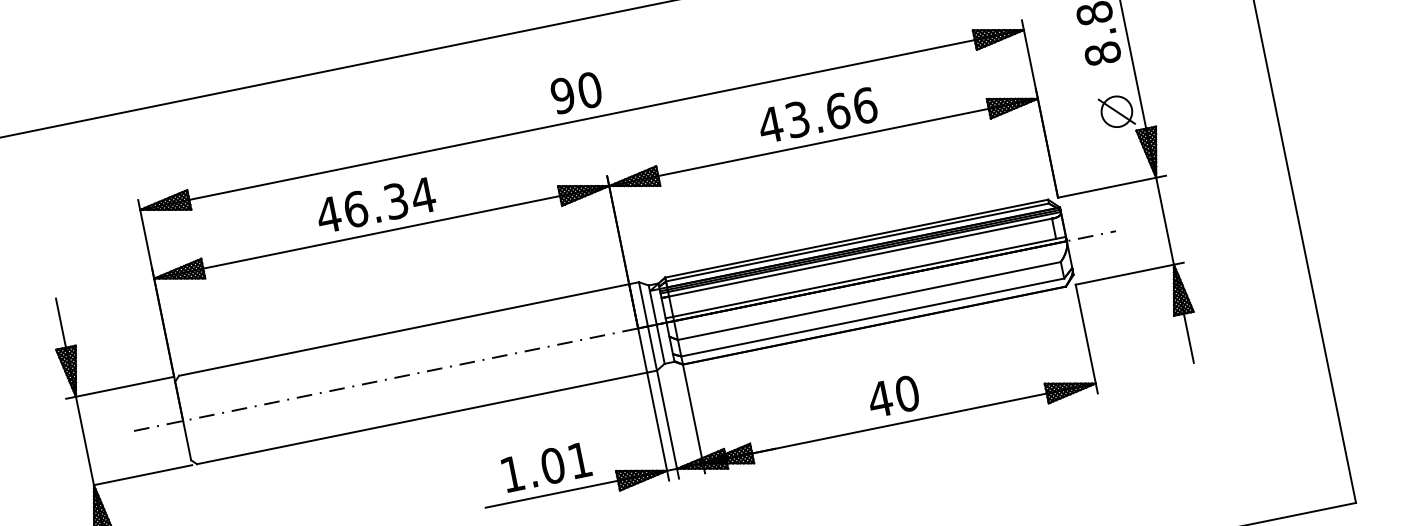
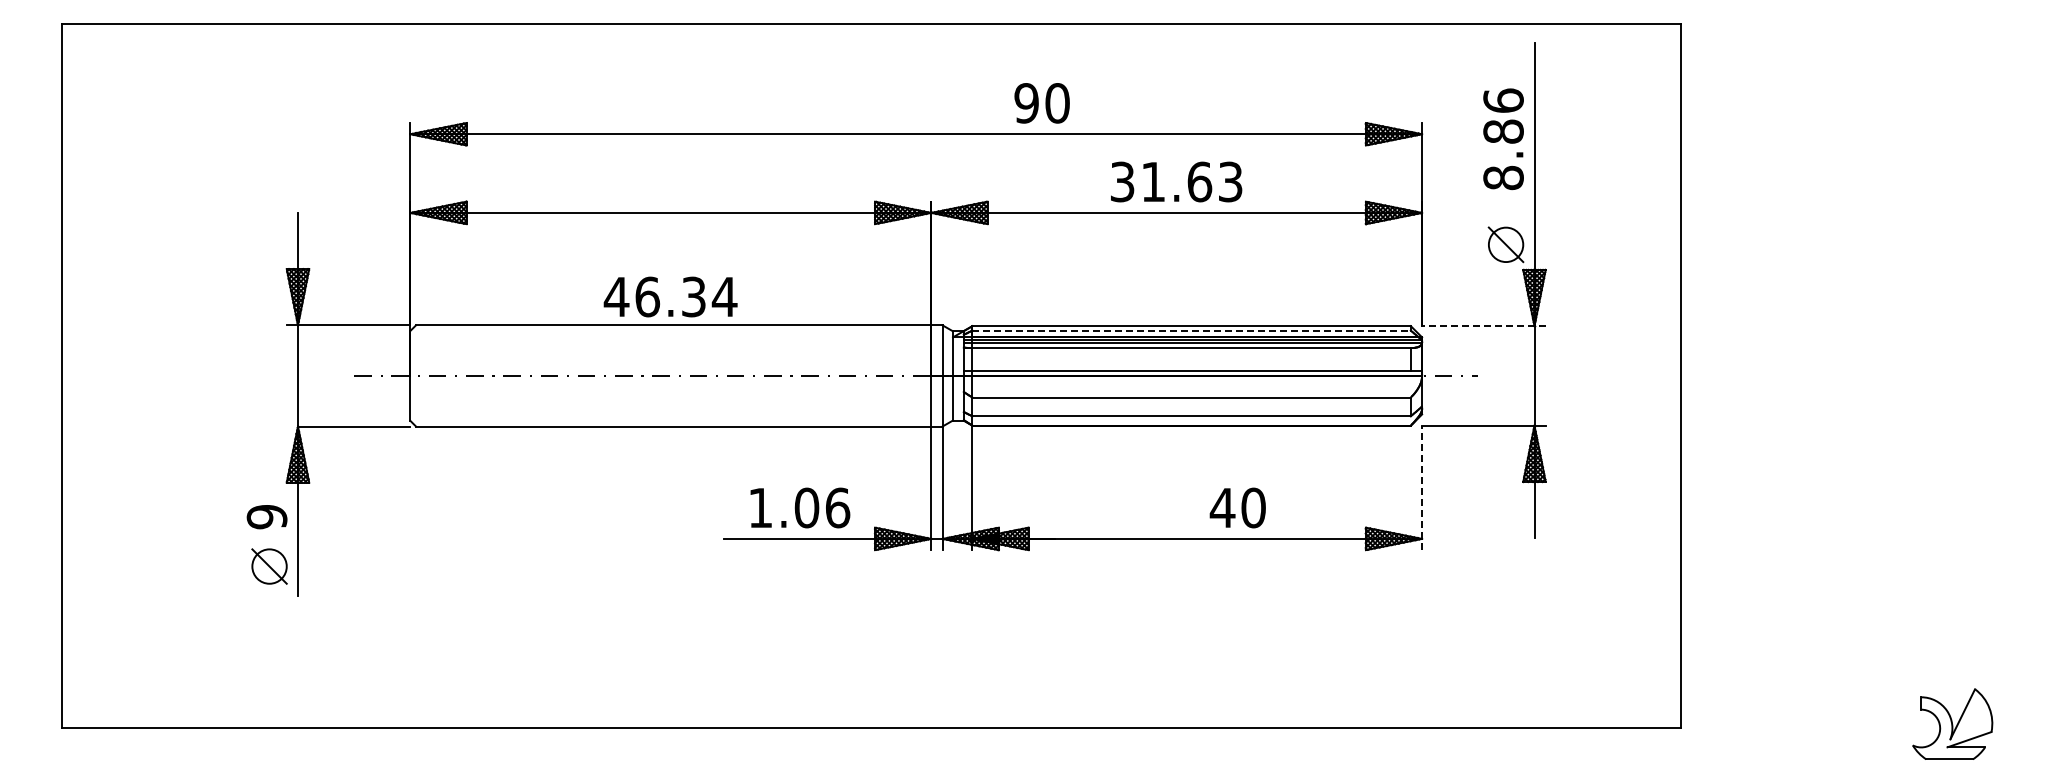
text: (575, 93) -> (1041, 103), moved
text: (817, 115) -> (1176, 181), 43.66 -> 31.63
line: (1111, 187) -> (1483, 326), solid -> dashed
text: (375, 204) -> (670, 296), moved
line: (858, 242) -> (1192, 330), solid -> dashed
line: (1087, 338) -> (1422, 487), solid -> dashed
text: (893, 396) -> (1237, 507), moved
text: (580, 459) -> (838, 507), 1.01 -> 1.06

